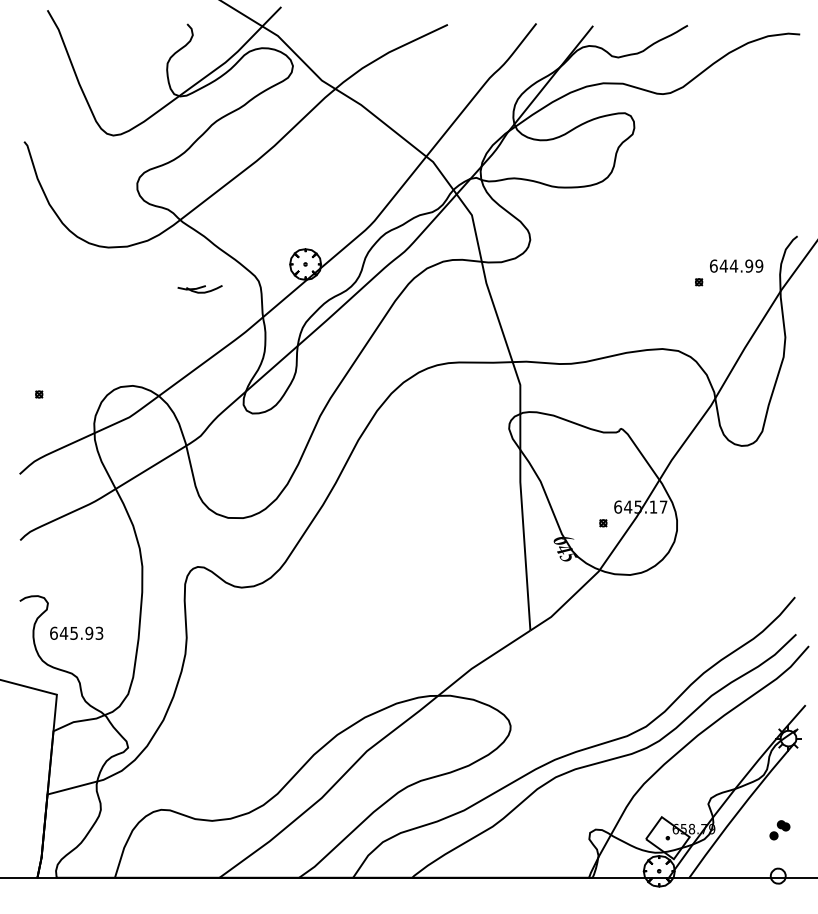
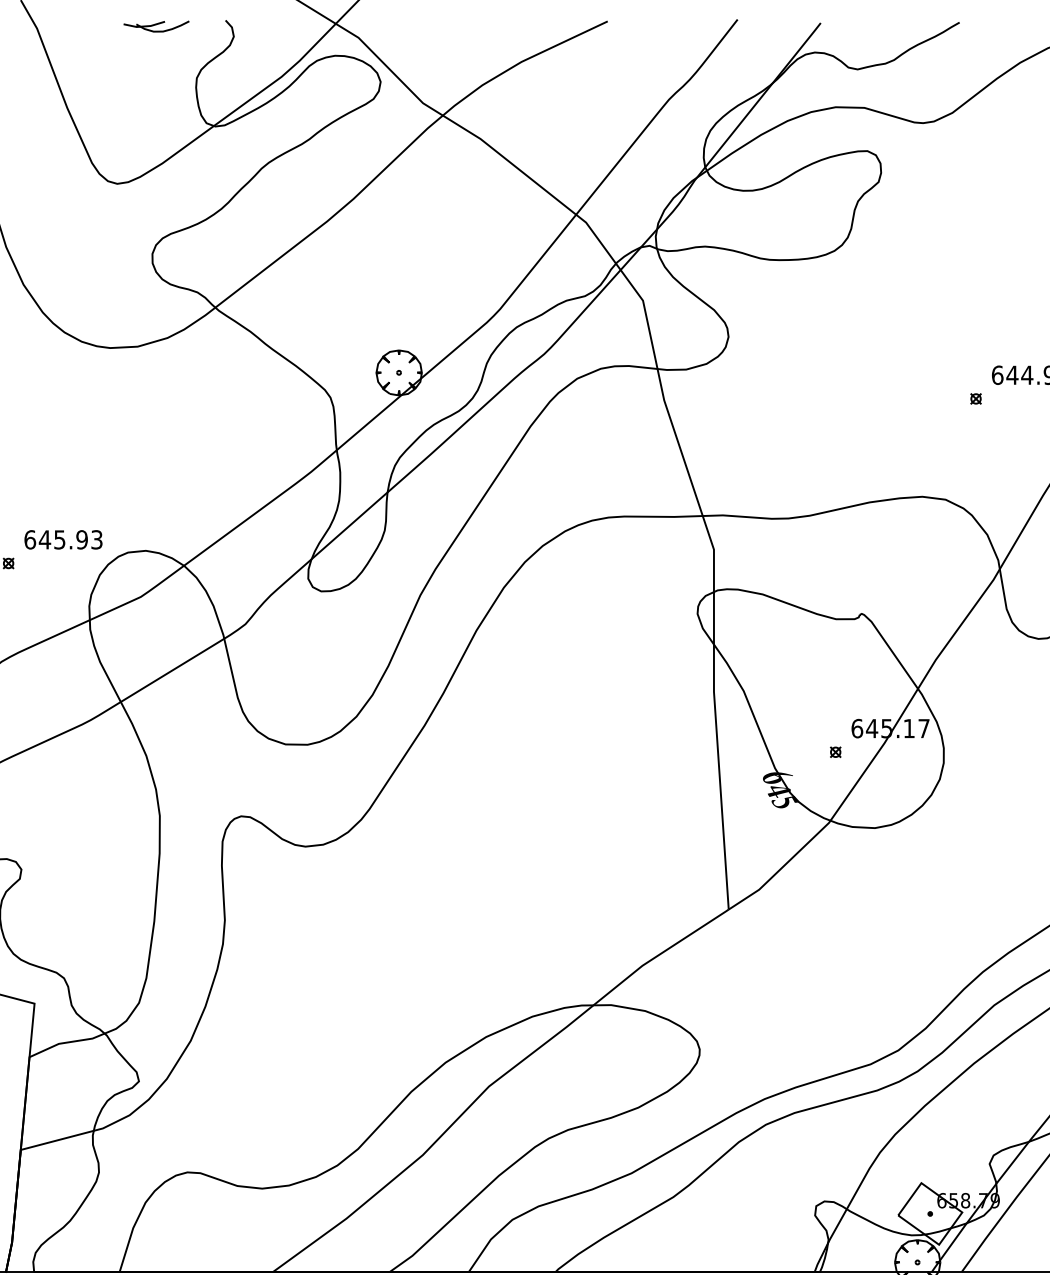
part: (199, 289) -> (155, 26), moved
text: (76, 632) -> (63, 538), moved

